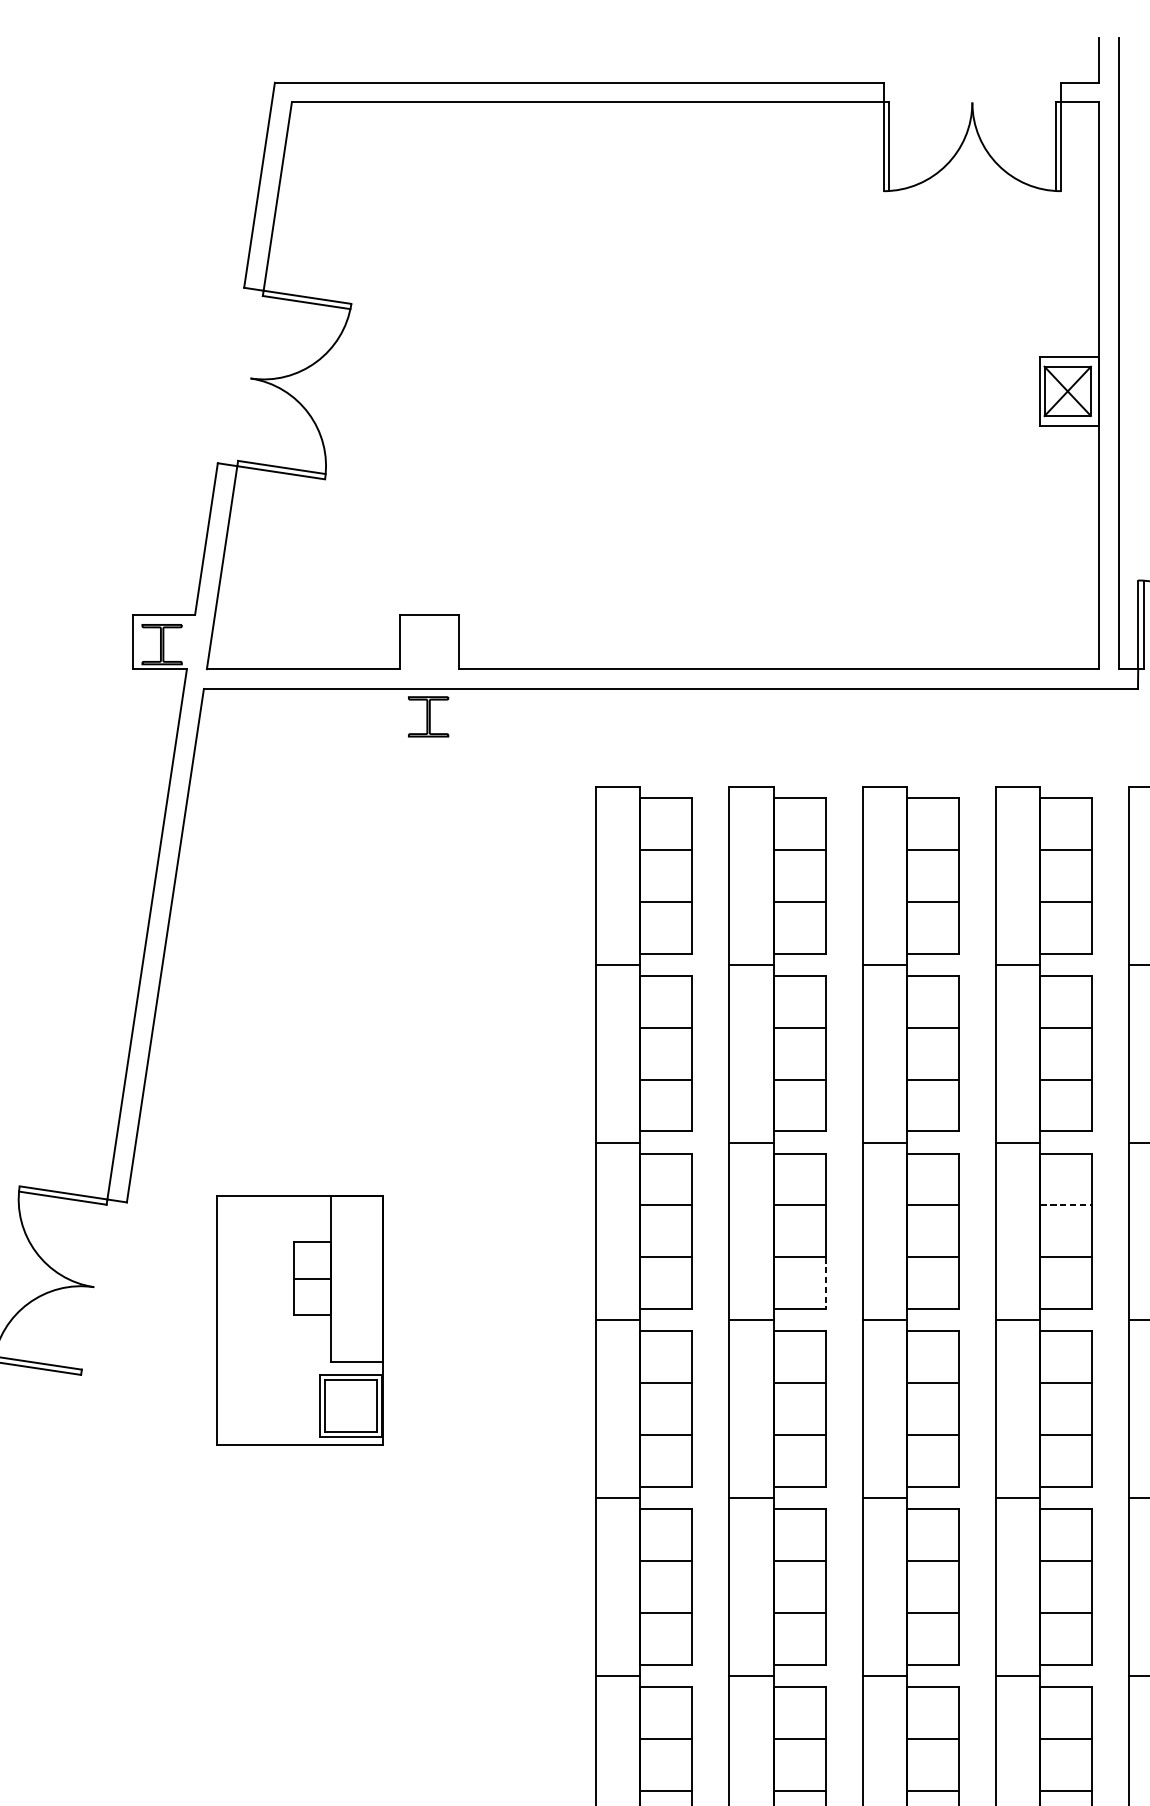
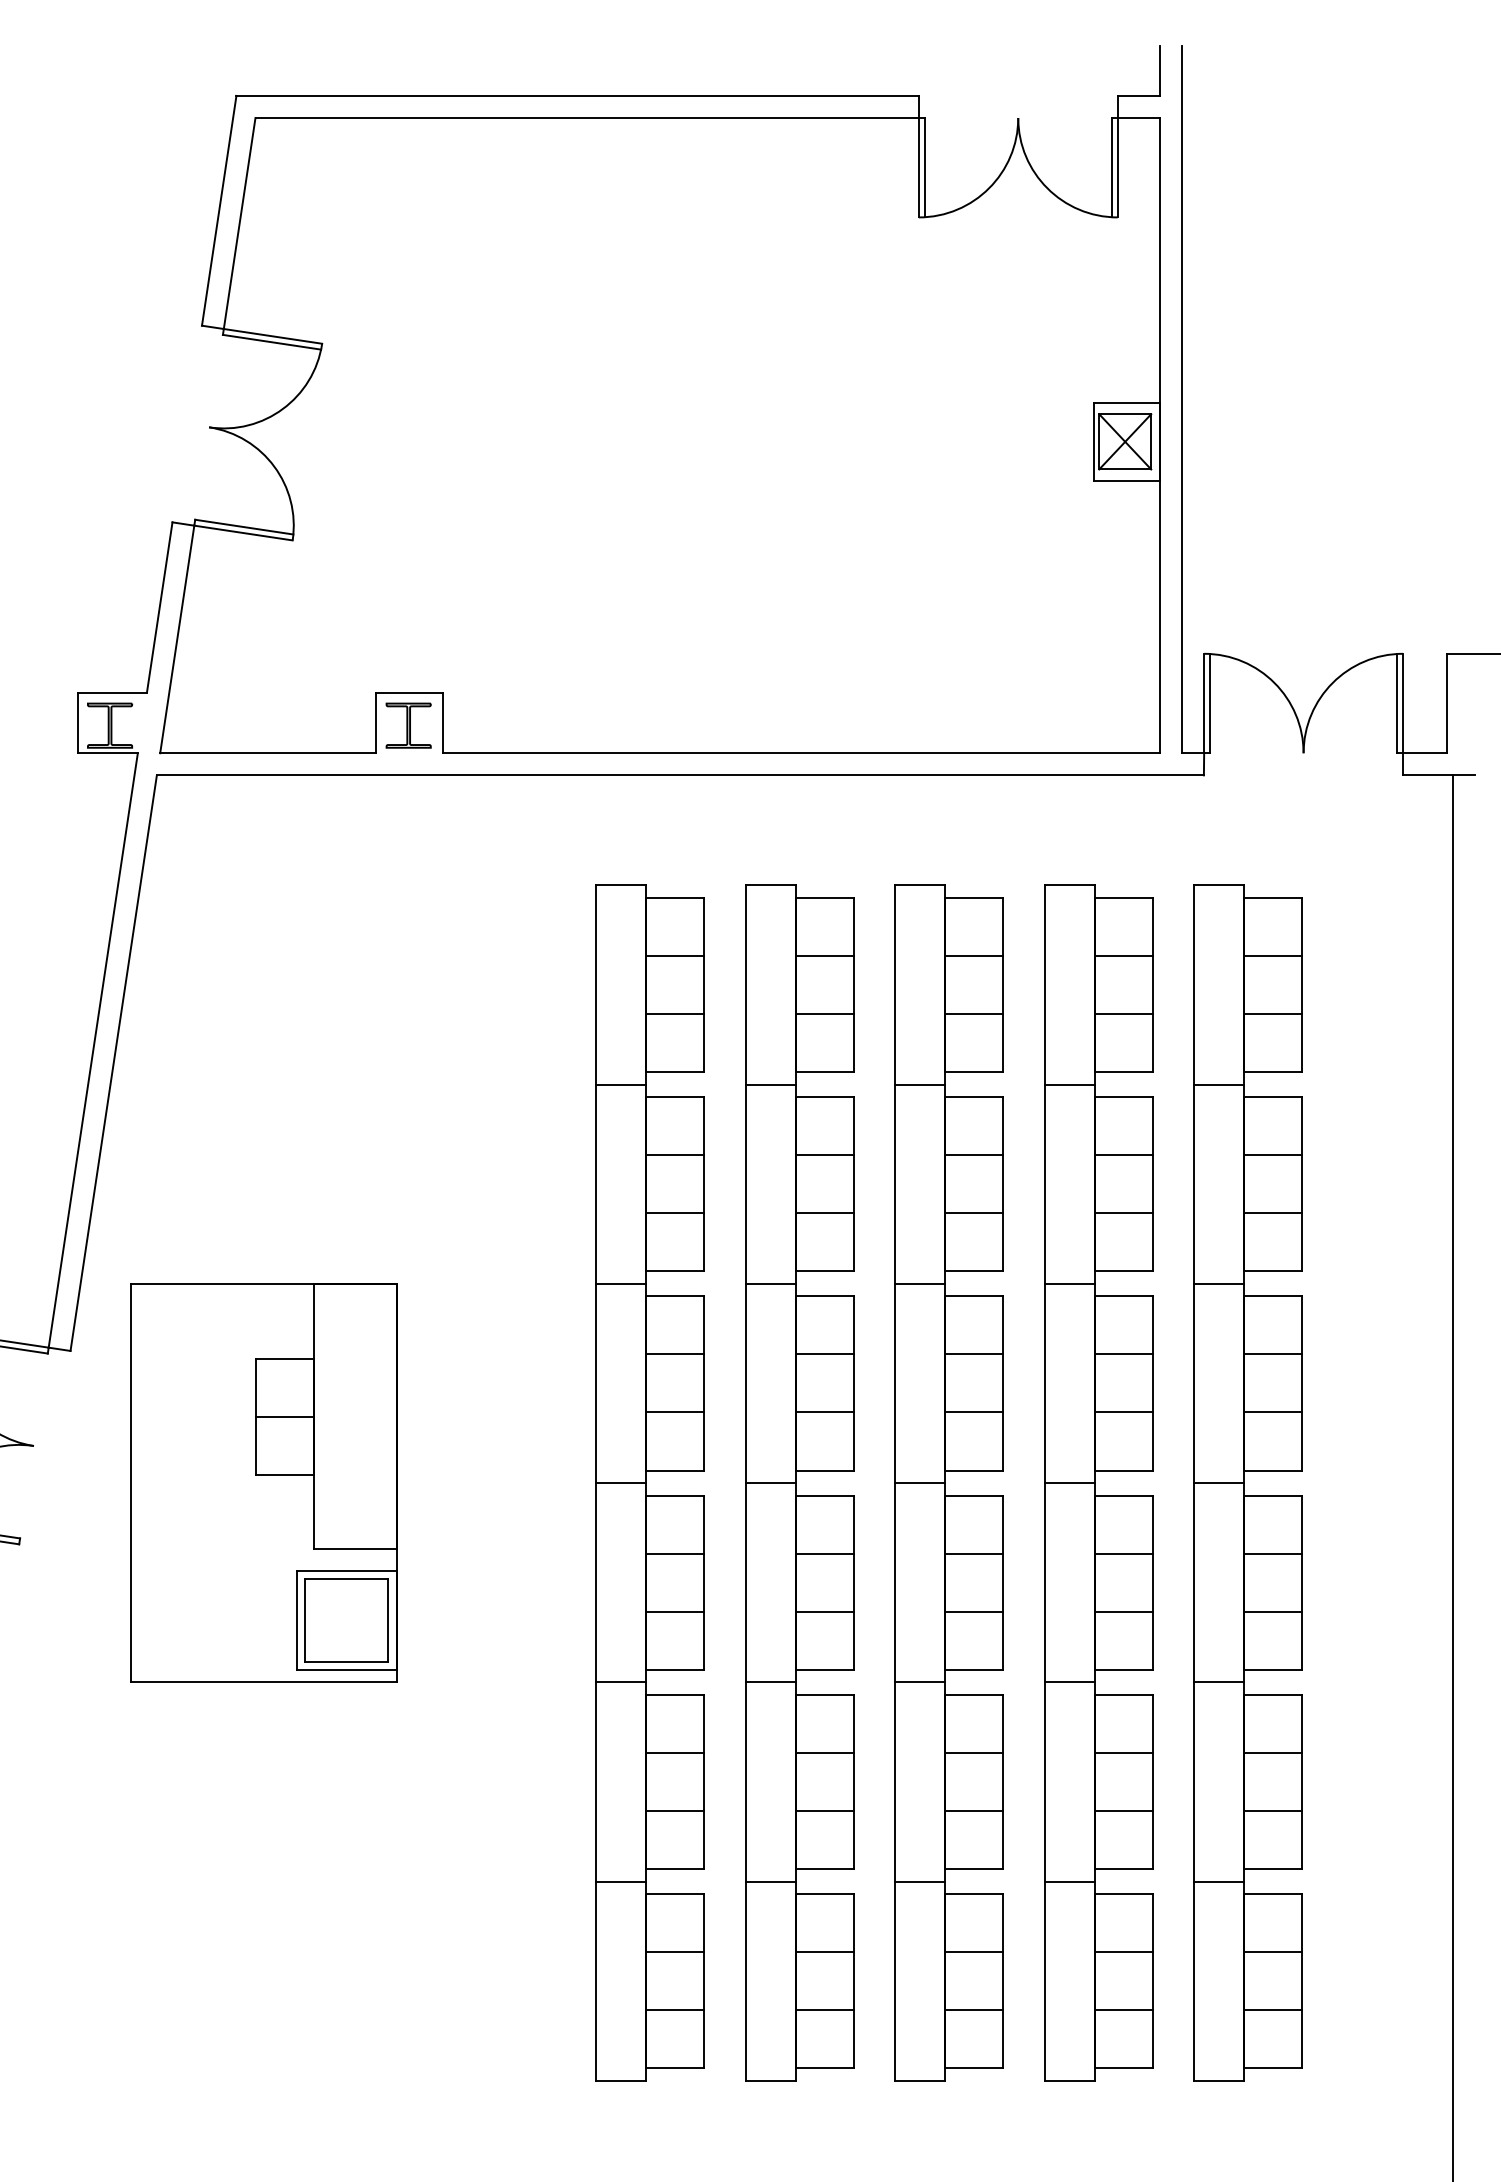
part: (428, 716) -> (408, 725), moved
line: (1067, 1205) -> (1124, 1354), dashed -> solid
line: (825, 1284) -> (853, 1442), dashed -> solid
part: (299, 1319) -> (263, 1482), size x1.43

